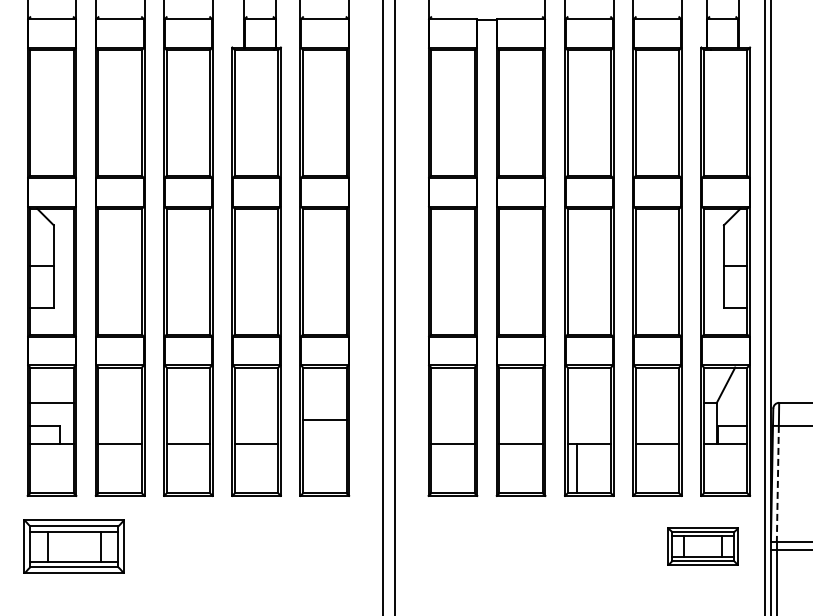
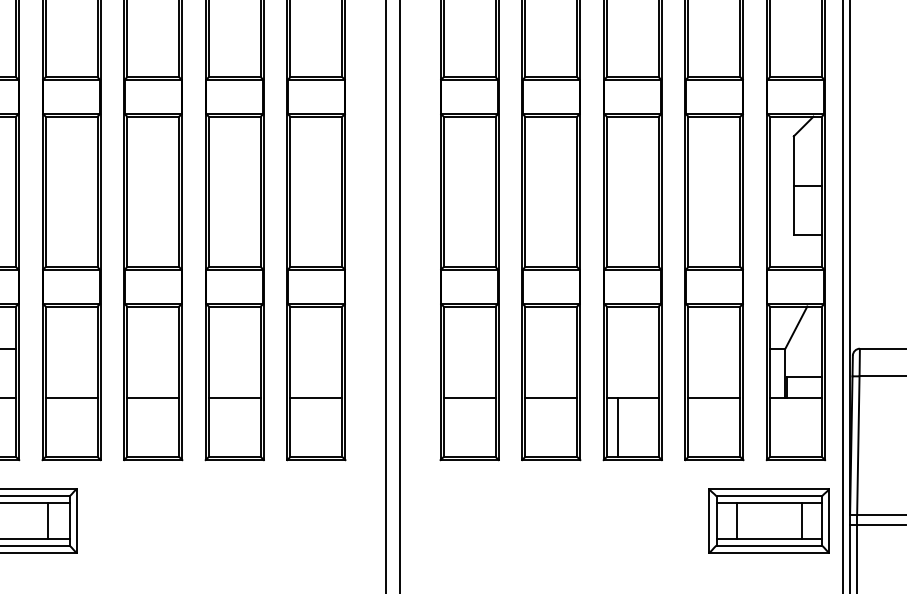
line: (324, 419) -> (316, 397), moved
line: (777, 483) -> (857, 445), dashed -> solid
part: (702, 546) -> (768, 520), size x1.43

